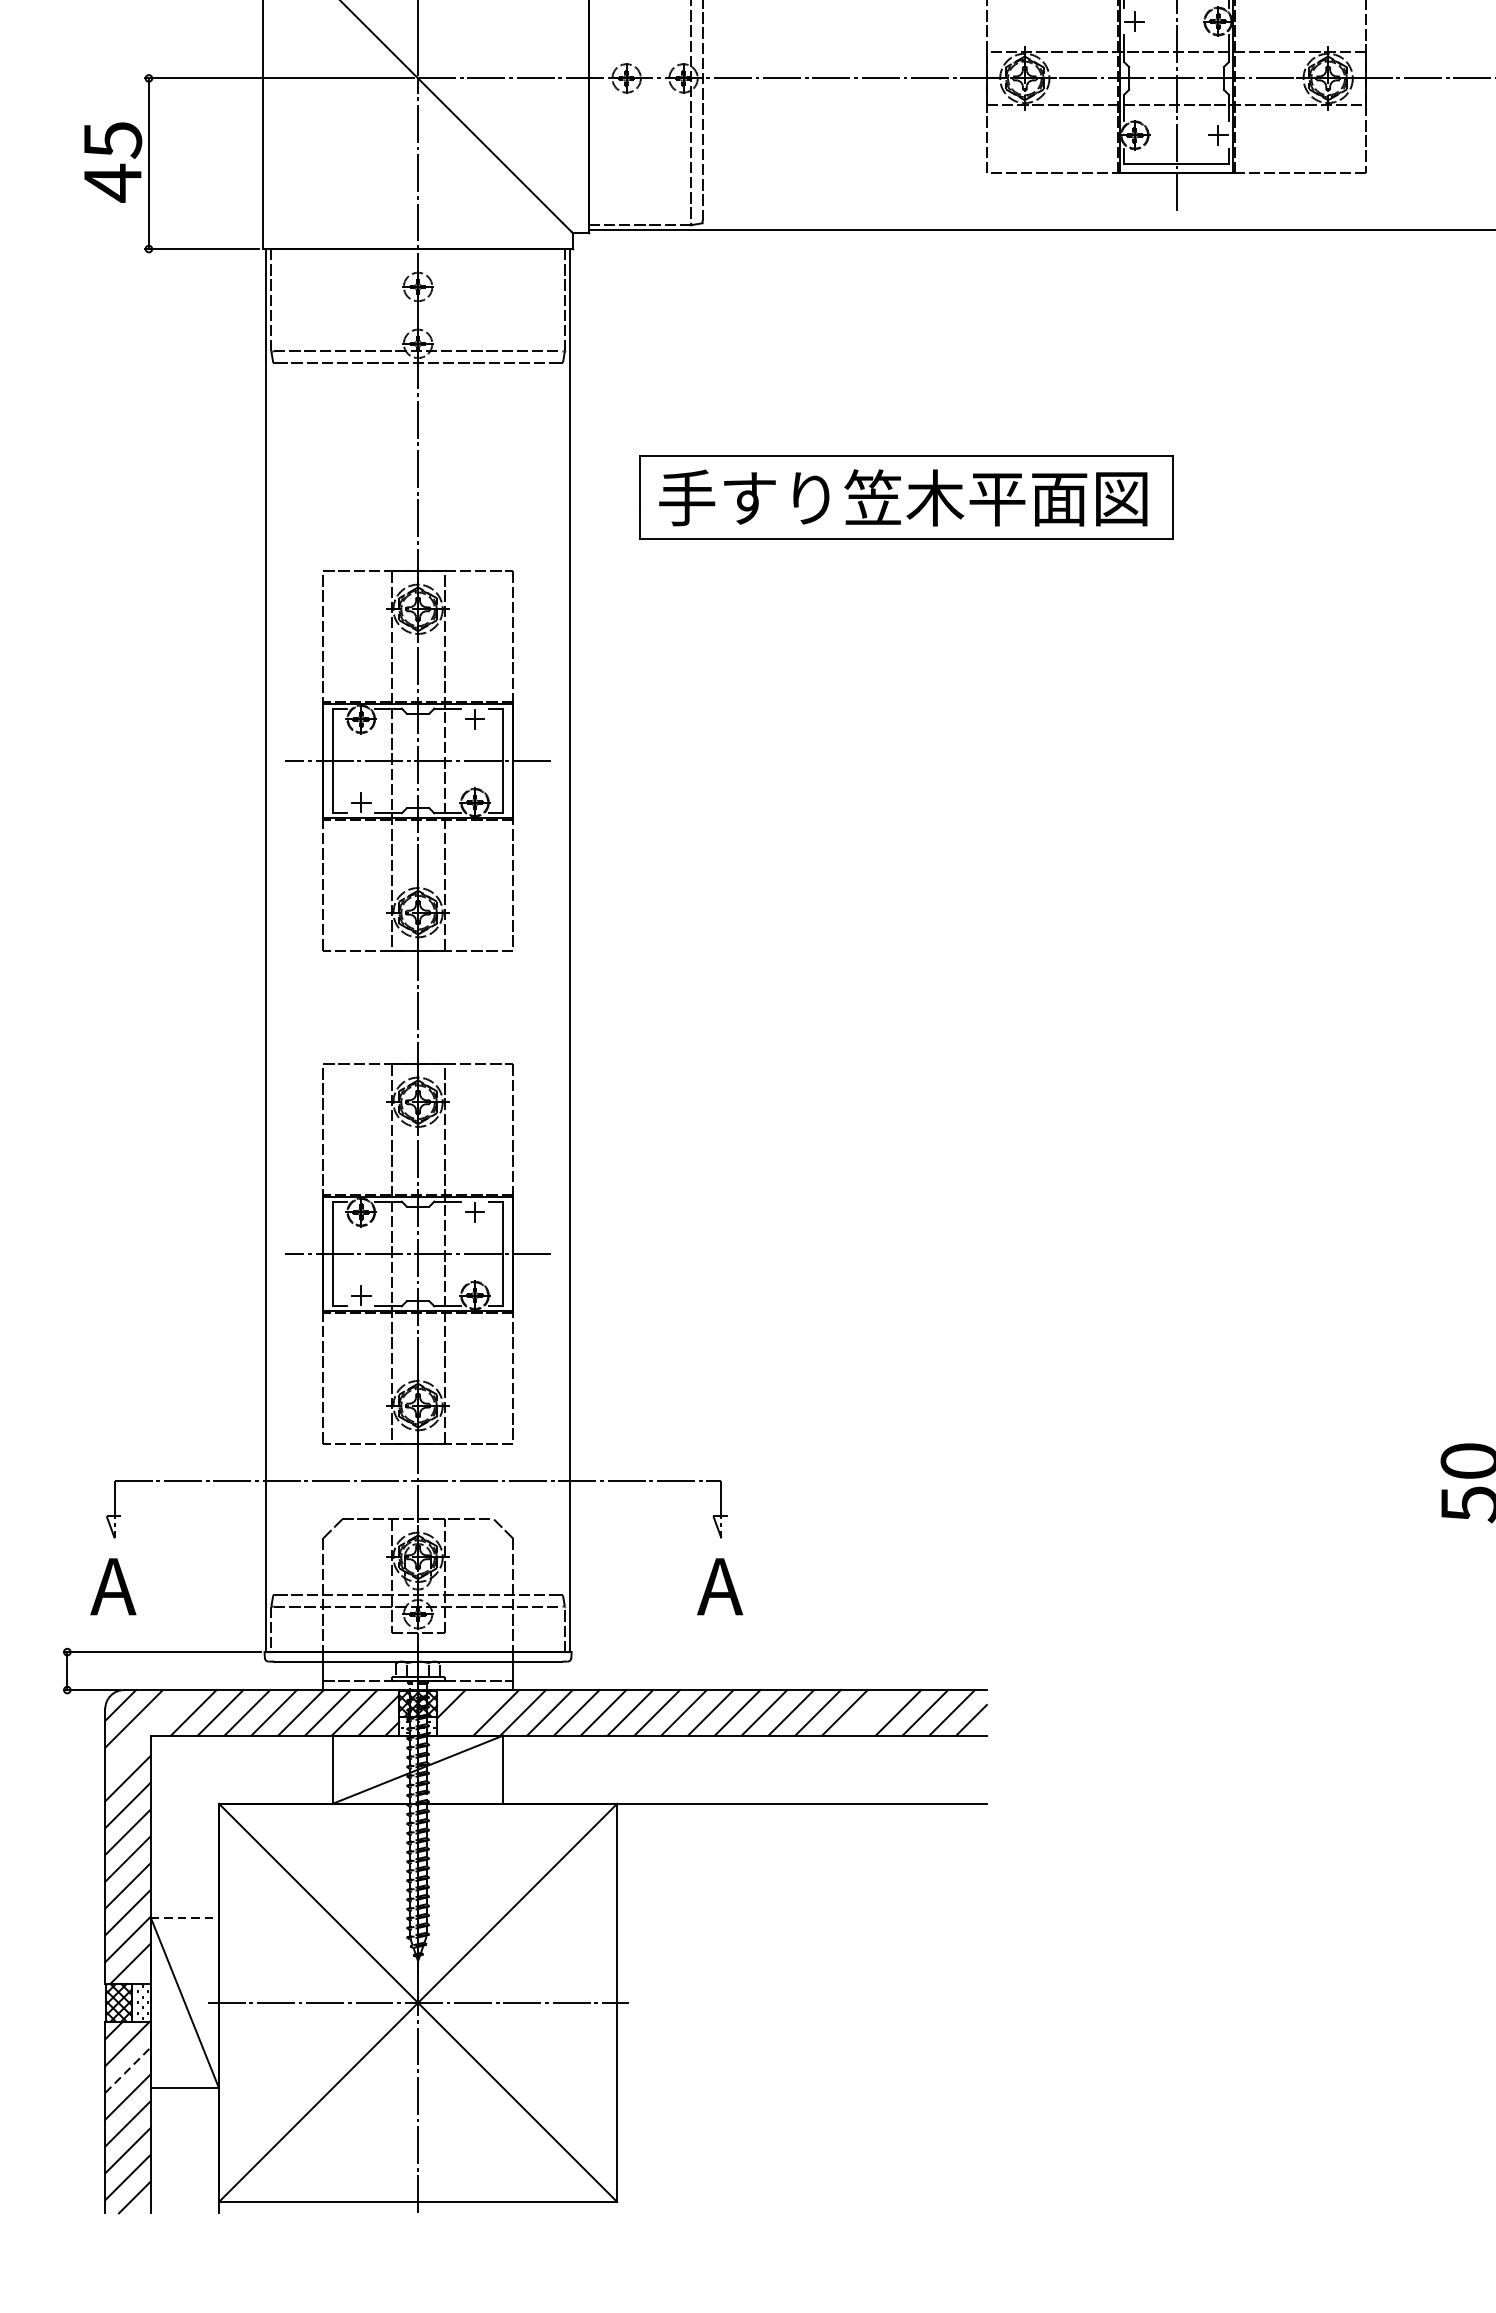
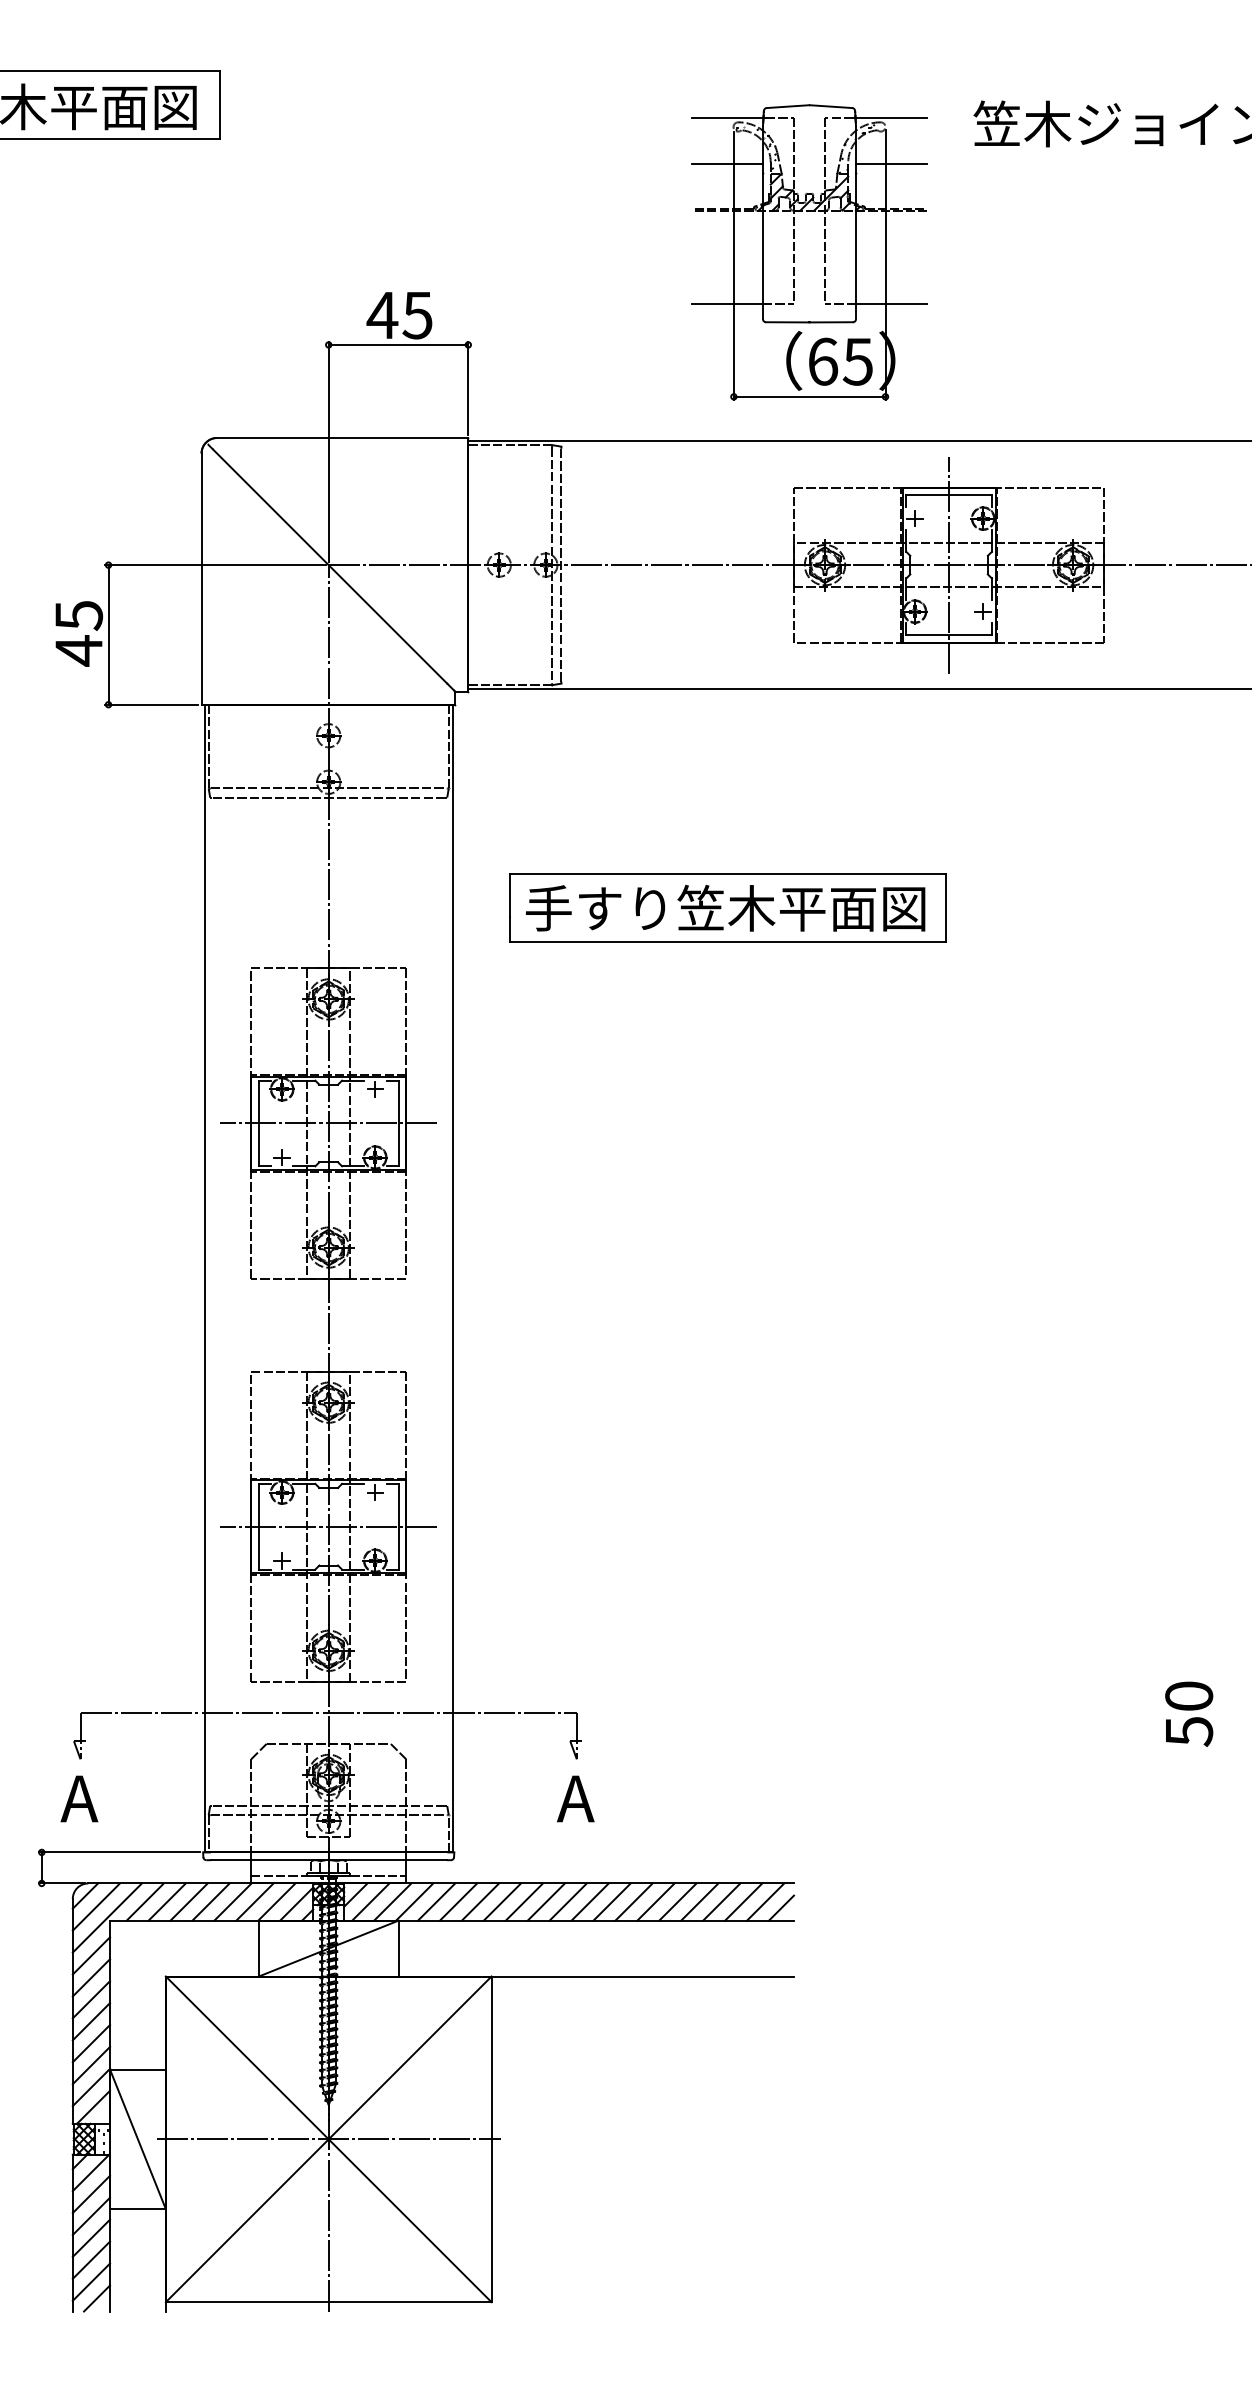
line: (469, 1712) -> (370, 1901), added
line: (871, 1712) -> (699, 1901), added
line: (146, 1731) -> (106, 1917), added
line: (184, 1917) -> (137, 2069), dashed -> solid
line: (128, 2070) -> (91, 2194), dashed -> solid

